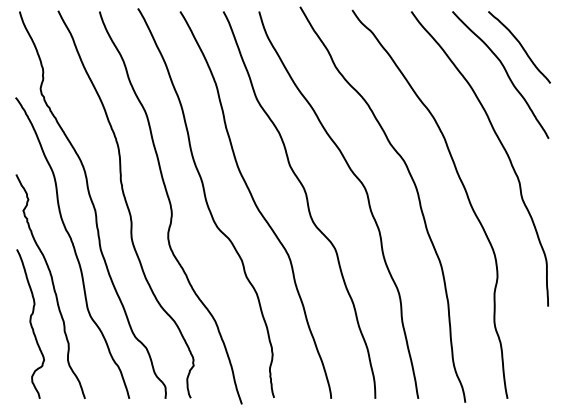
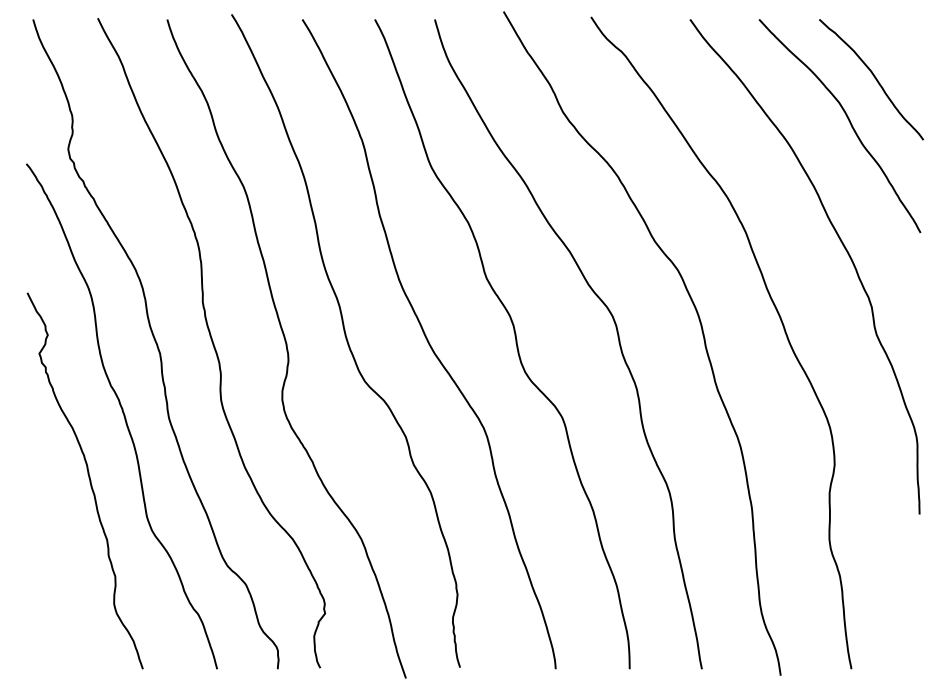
curve: (30, 323) -> (51, 542), removed

